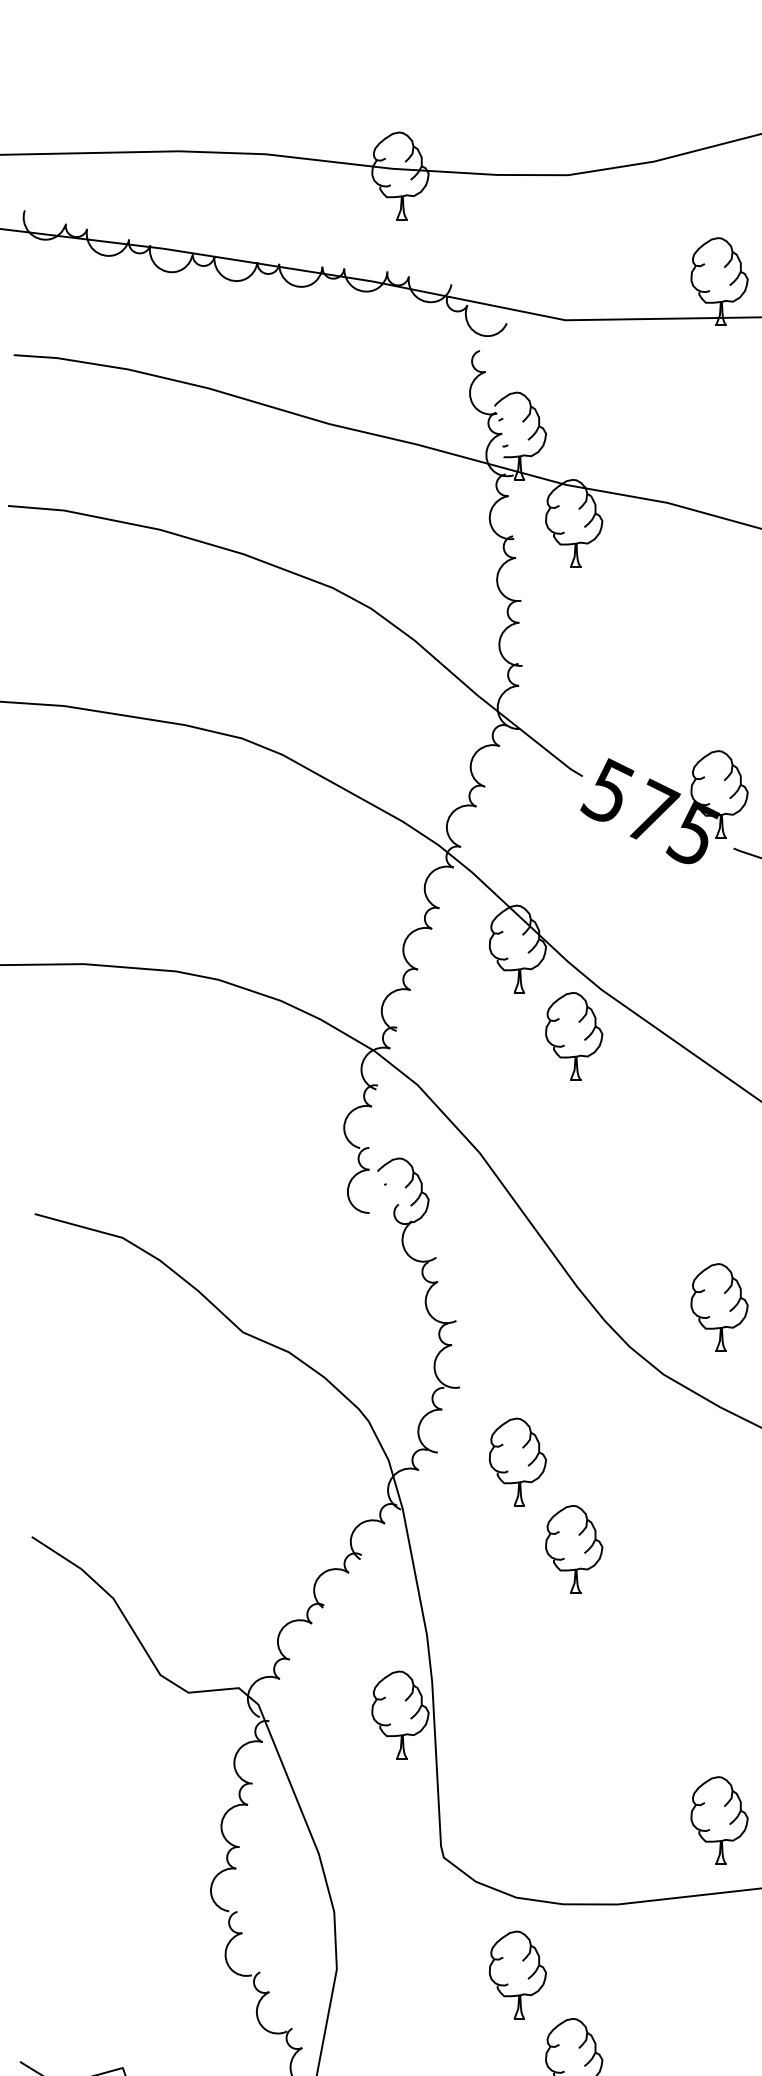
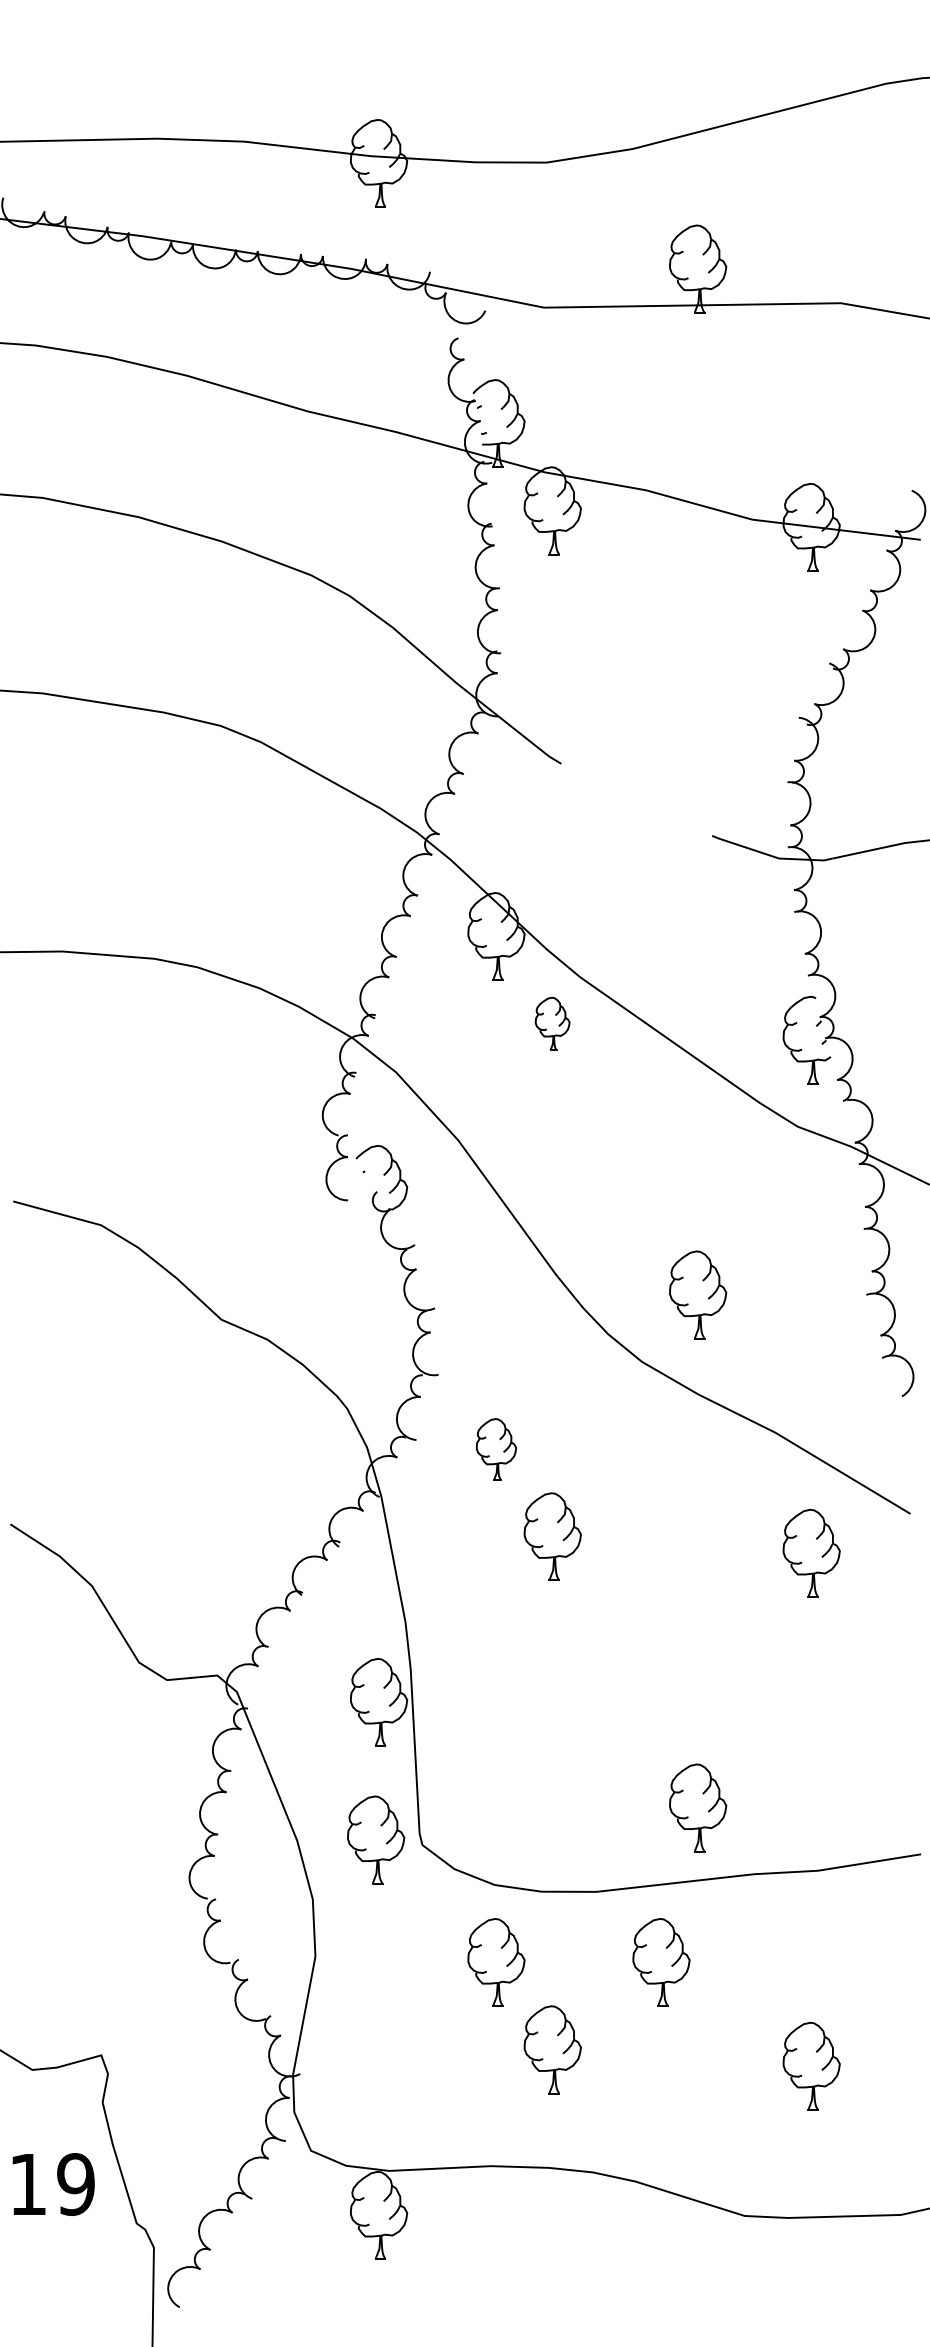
part: (663, 807) -> (642, 794), removed
part: (573, 1036) -> (552, 1023), size x0.6
part: (517, 1462) -> (496, 1449), size x0.7
part: (397, 1852) -> (376, 1839), added
part: (682, 1975) -> (661, 1962), added

